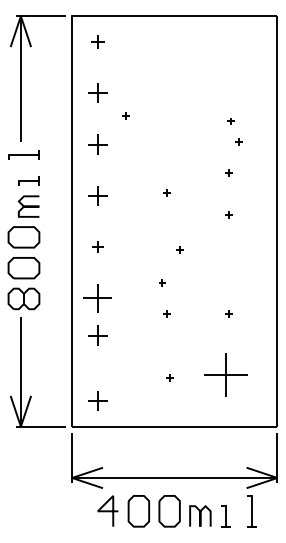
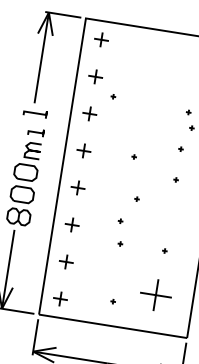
part: (97, 41) -> (101, 39), size x1.43
part: (97, 246) -> (77, 187), size x1.67
part: (97, 298) -> (71, 224), size x0.71
part: (97, 335) -> (66, 261), moved
part: (169, 377) -> (113, 301), moved

